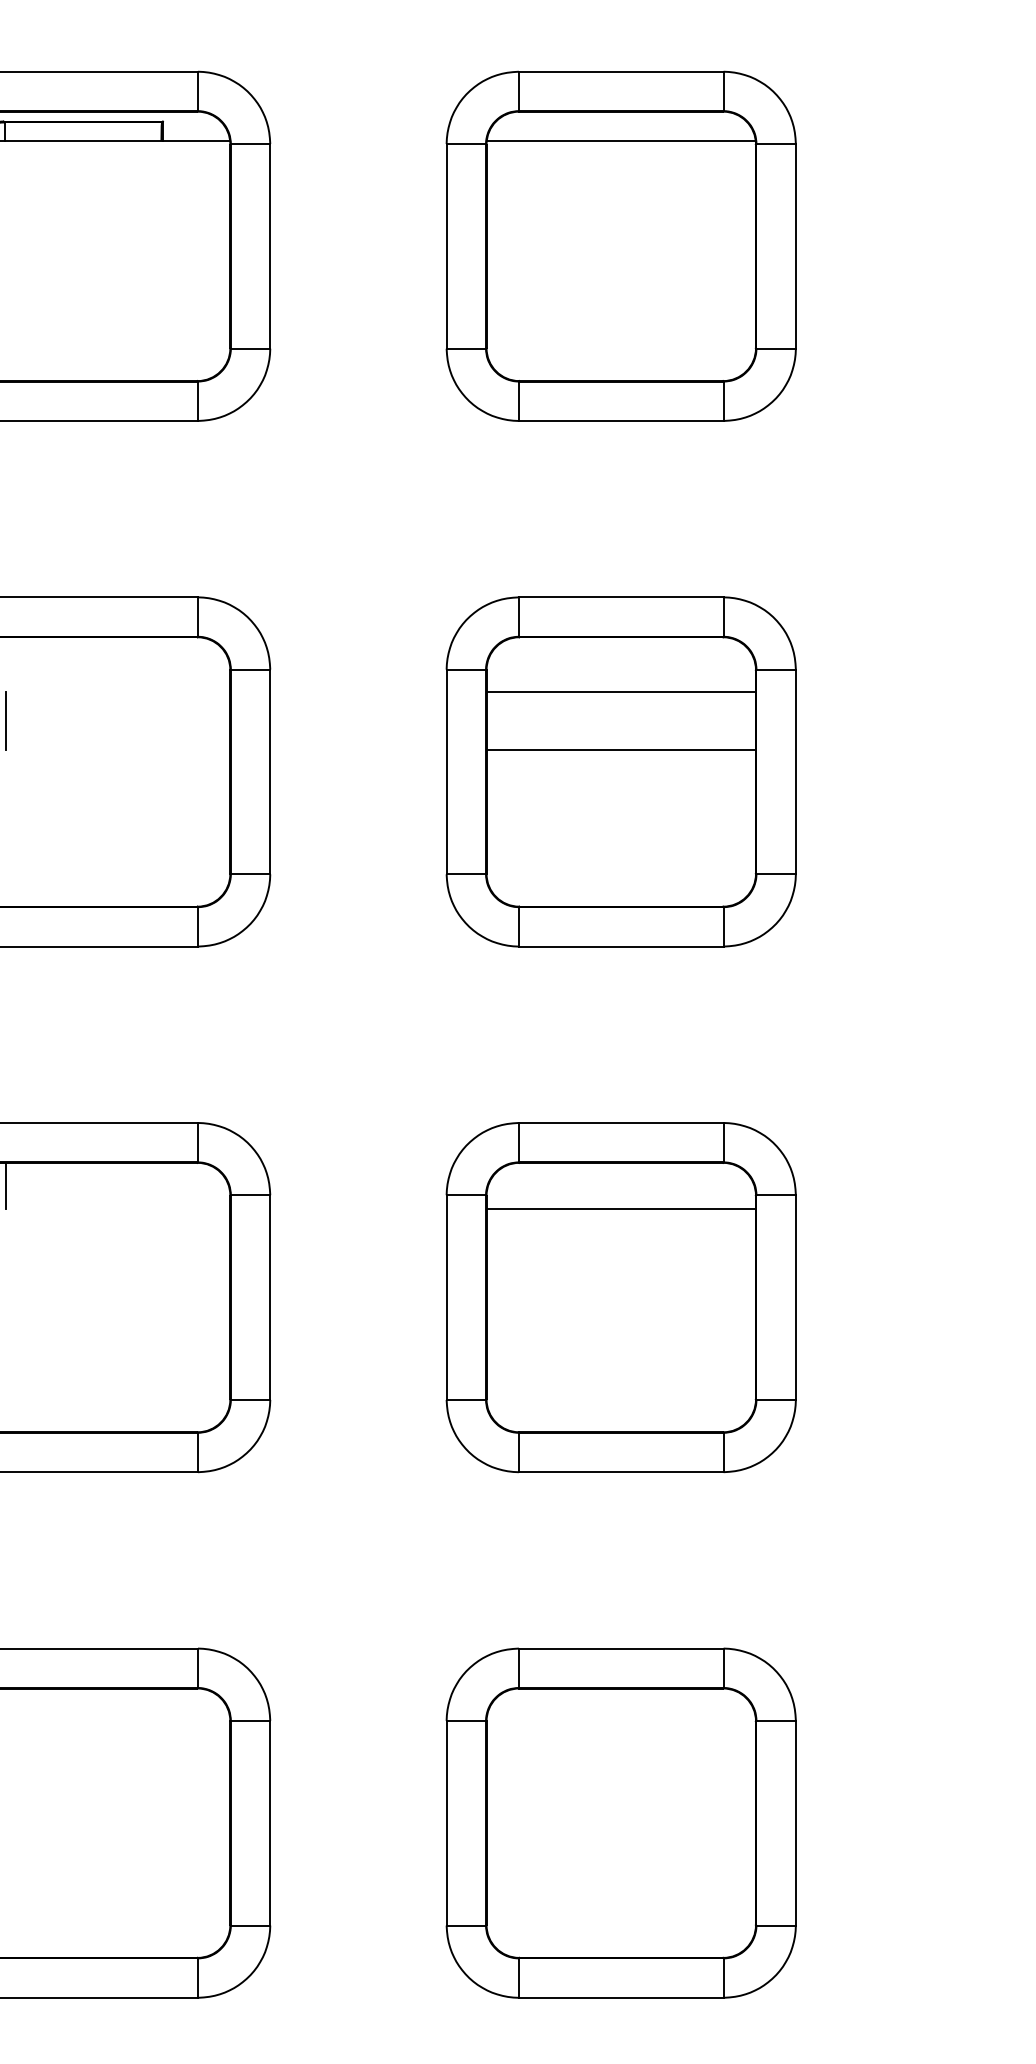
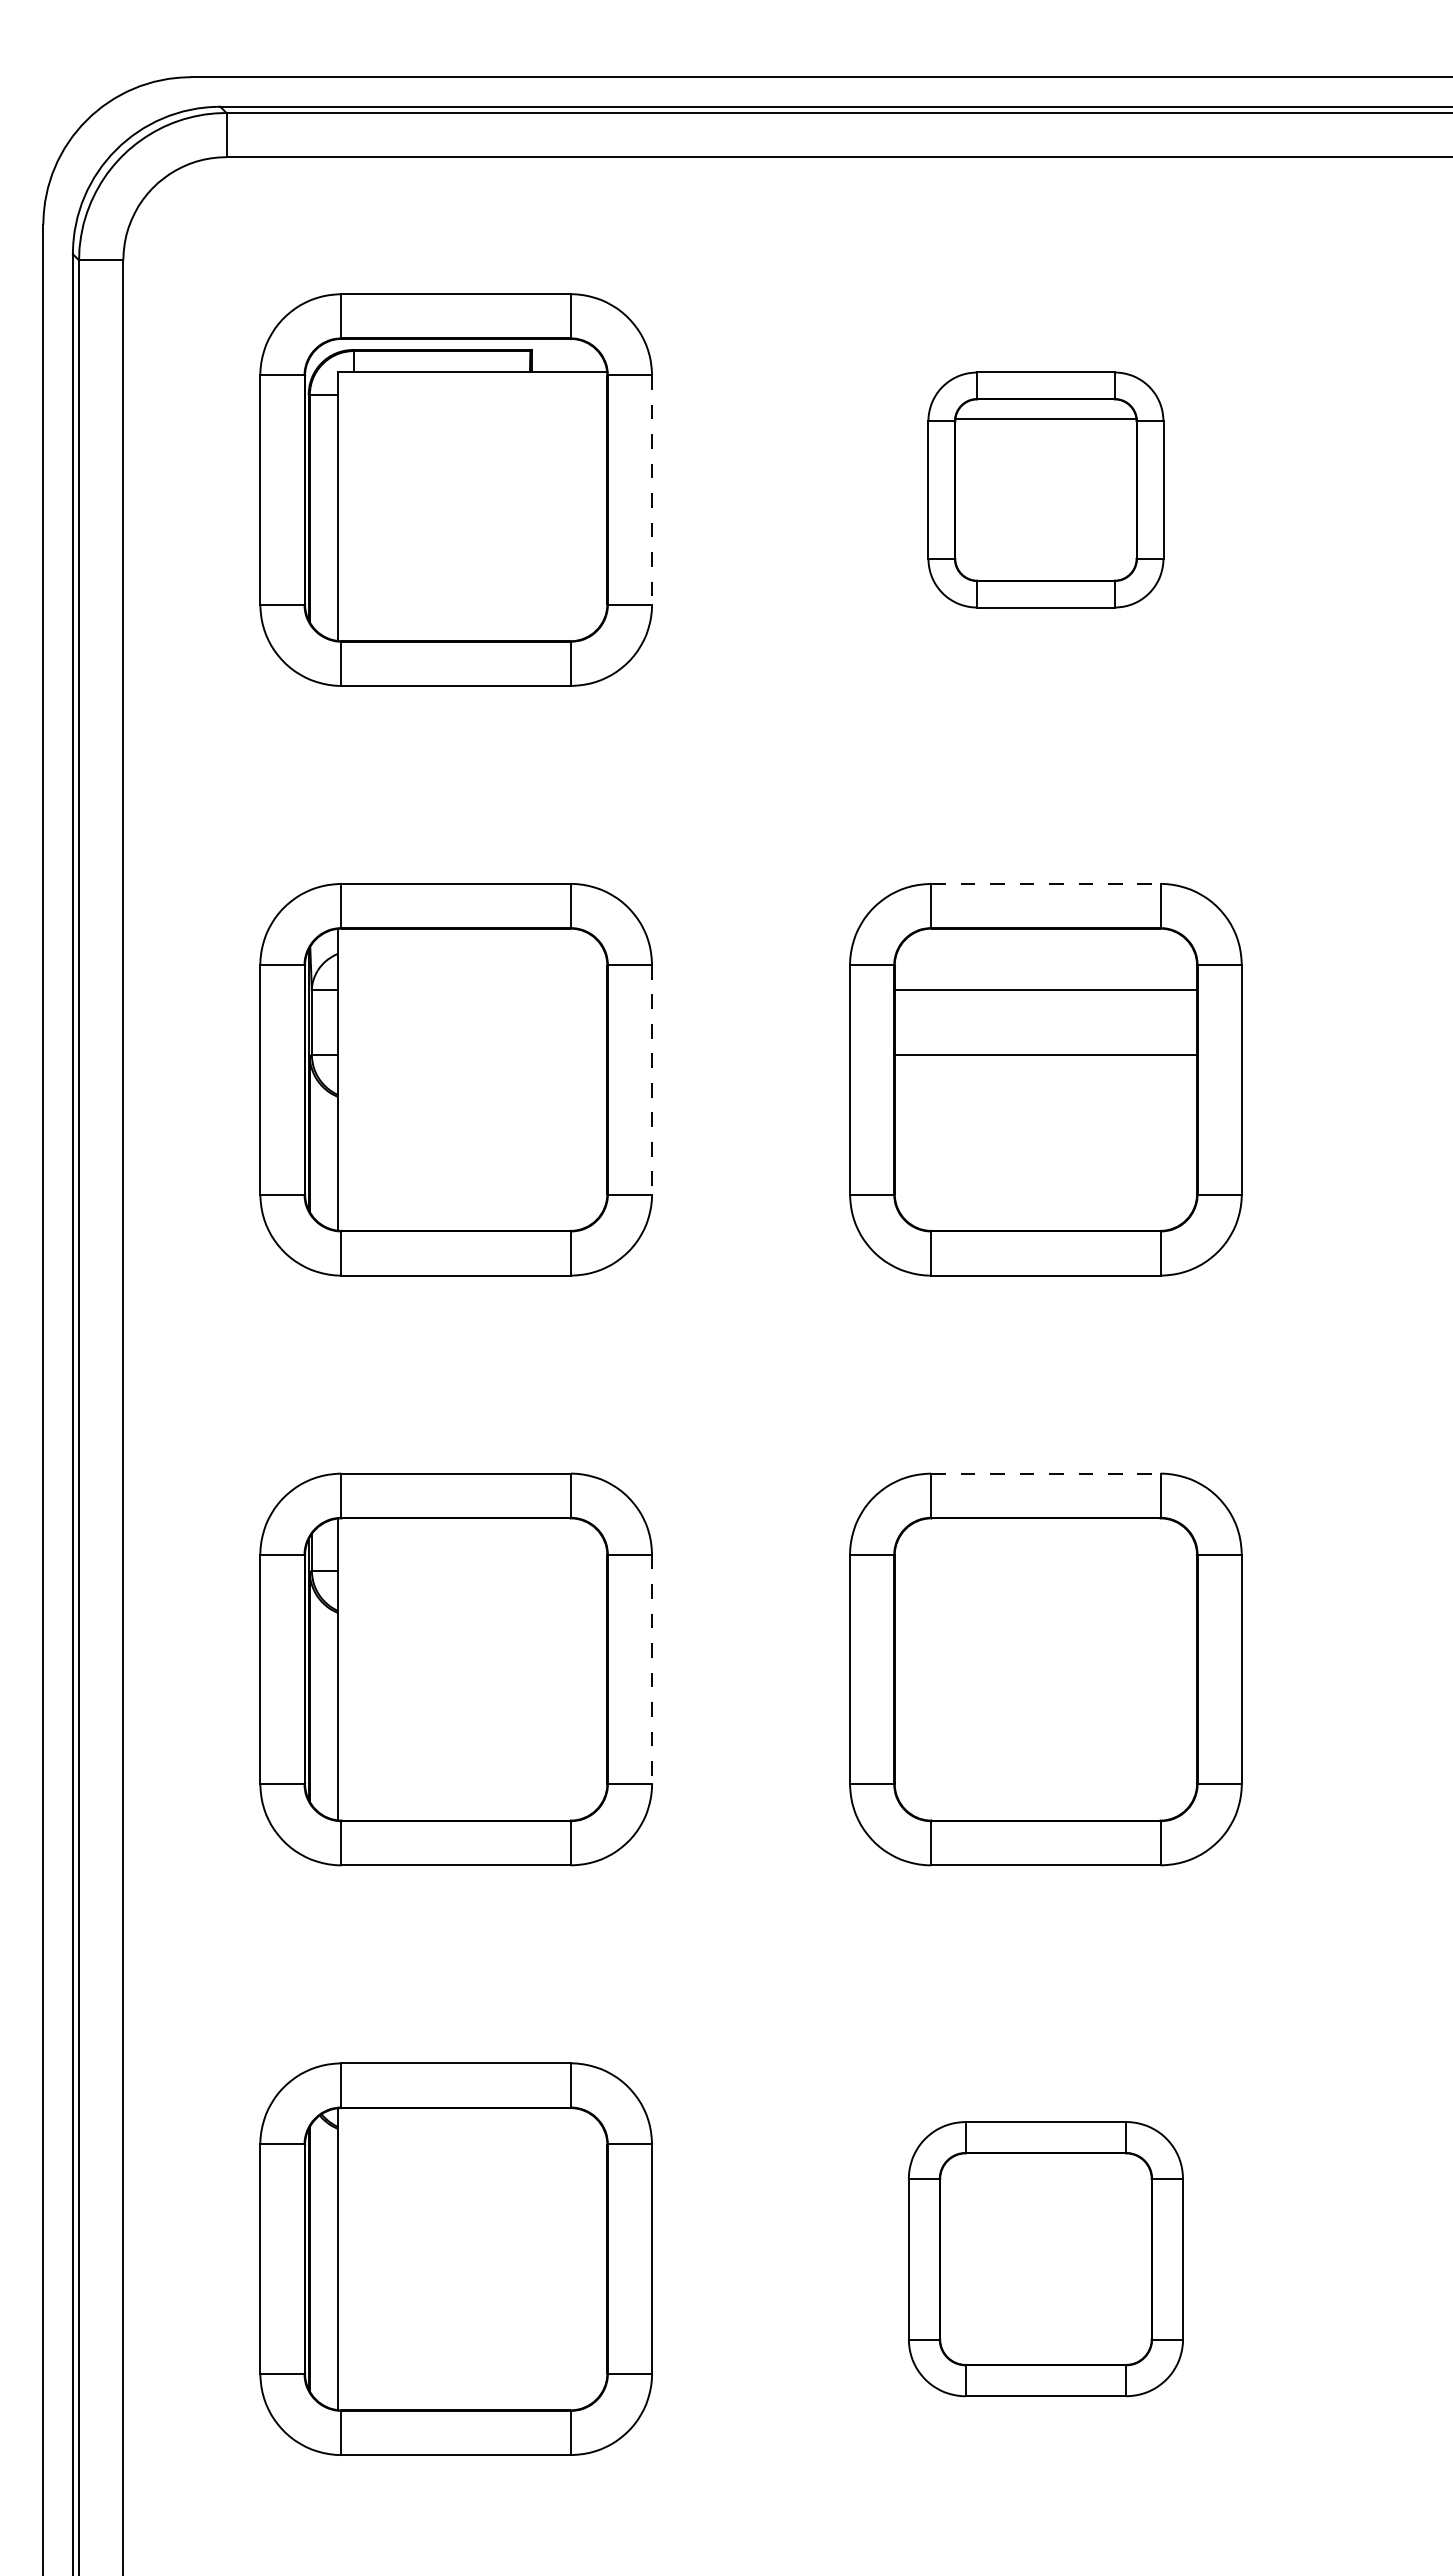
part: (620, 245) -> (1045, 489), size x0.6
line: (270, 246) -> (652, 490), solid -> dashed
line: (620, 597) -> (1045, 883), solid -> dashed
line: (6, 720) -> (356, 1022), removed
line: (270, 771) -> (652, 1079), solid -> dashed
line: (620, 1122) -> (1045, 1473), solid -> dashed
line: (6, 1186) -> (356, 1544), removed
line: (620, 1209) -> (1045, 1570), removed
line: (270, 1297) -> (652, 1669), solid -> dashed
part: (620, 1822) -> (1045, 2258), size x0.7

